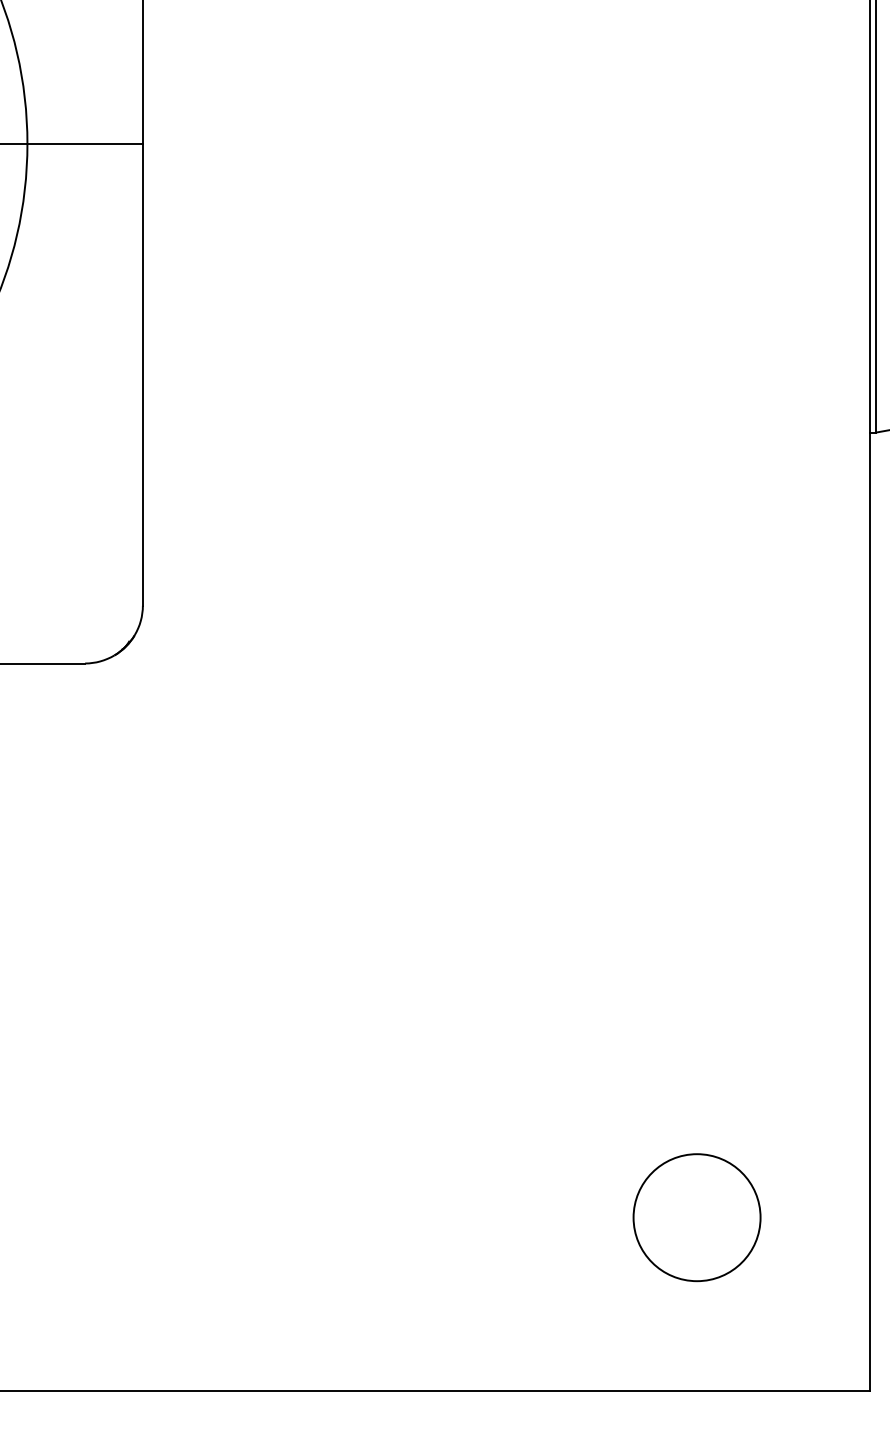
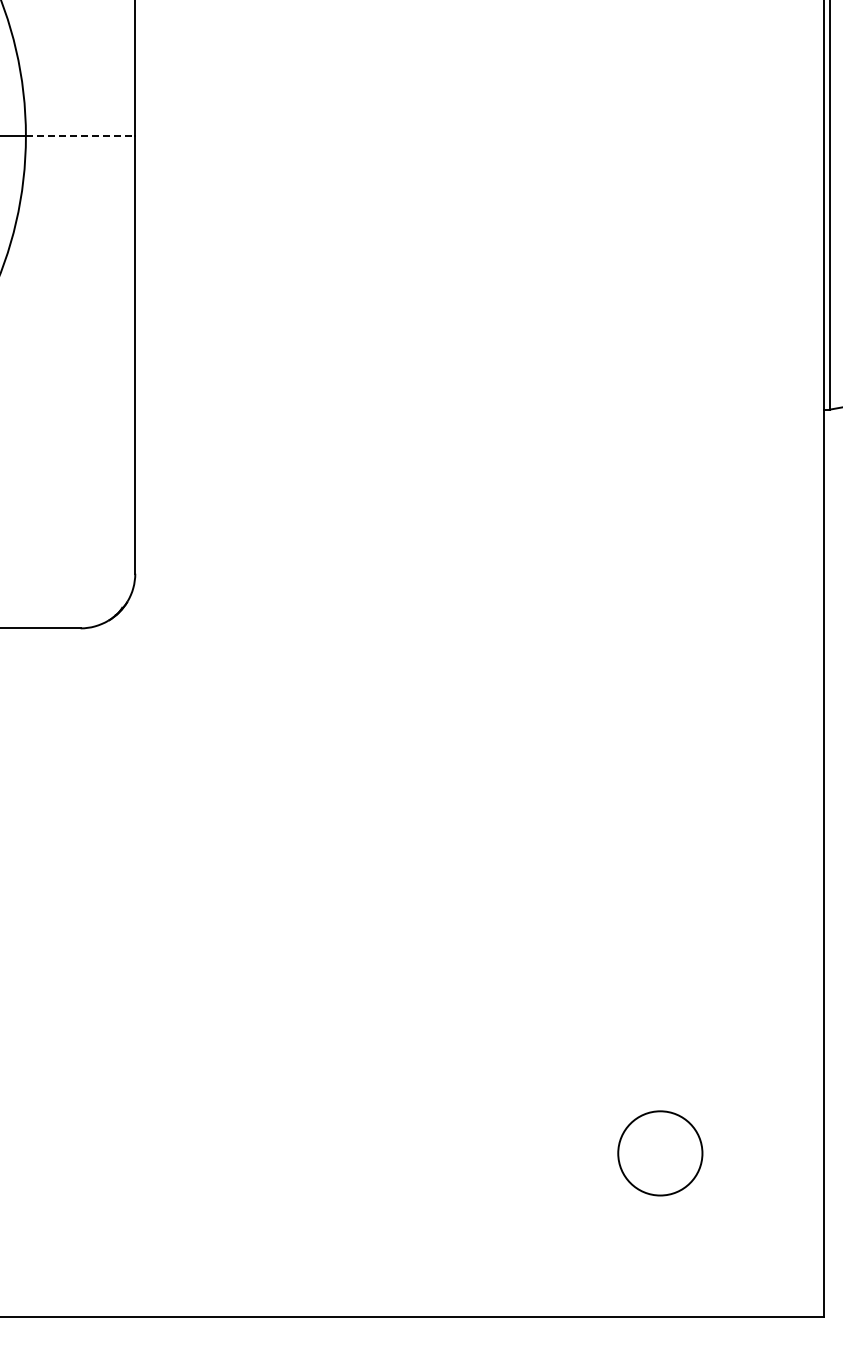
line: (85, 144) -> (80, 136), solid -> dashed
circle: (697, 1217) -> (660, 1153), size x0.7

